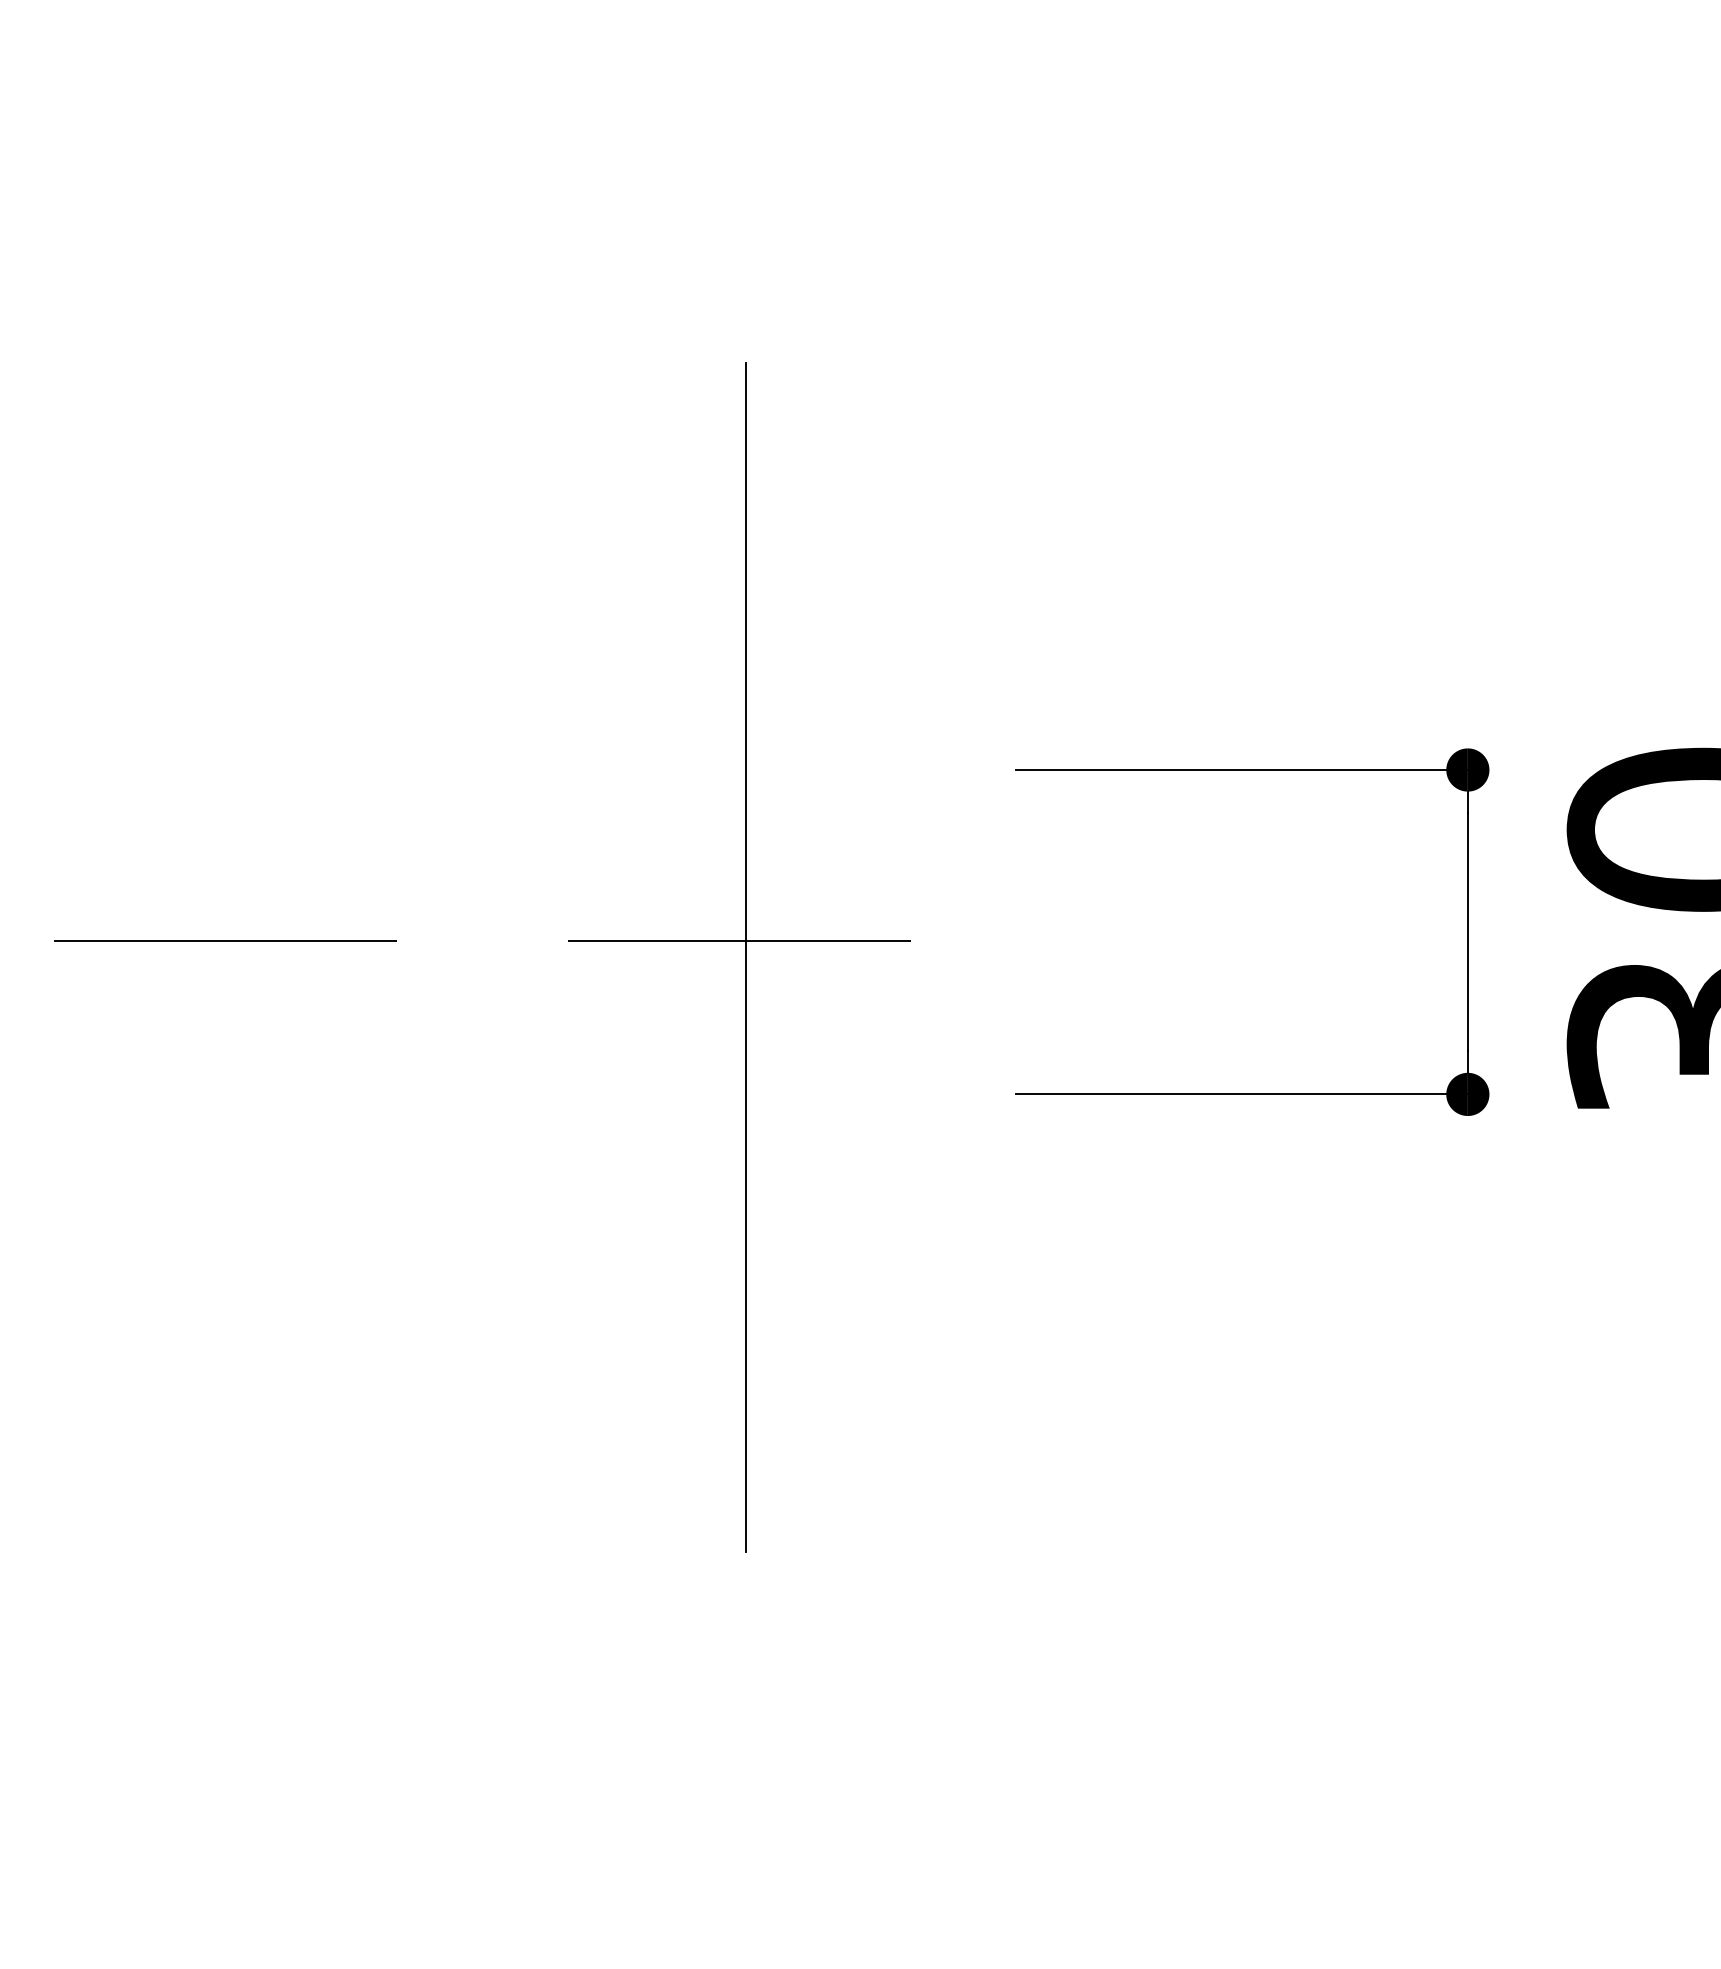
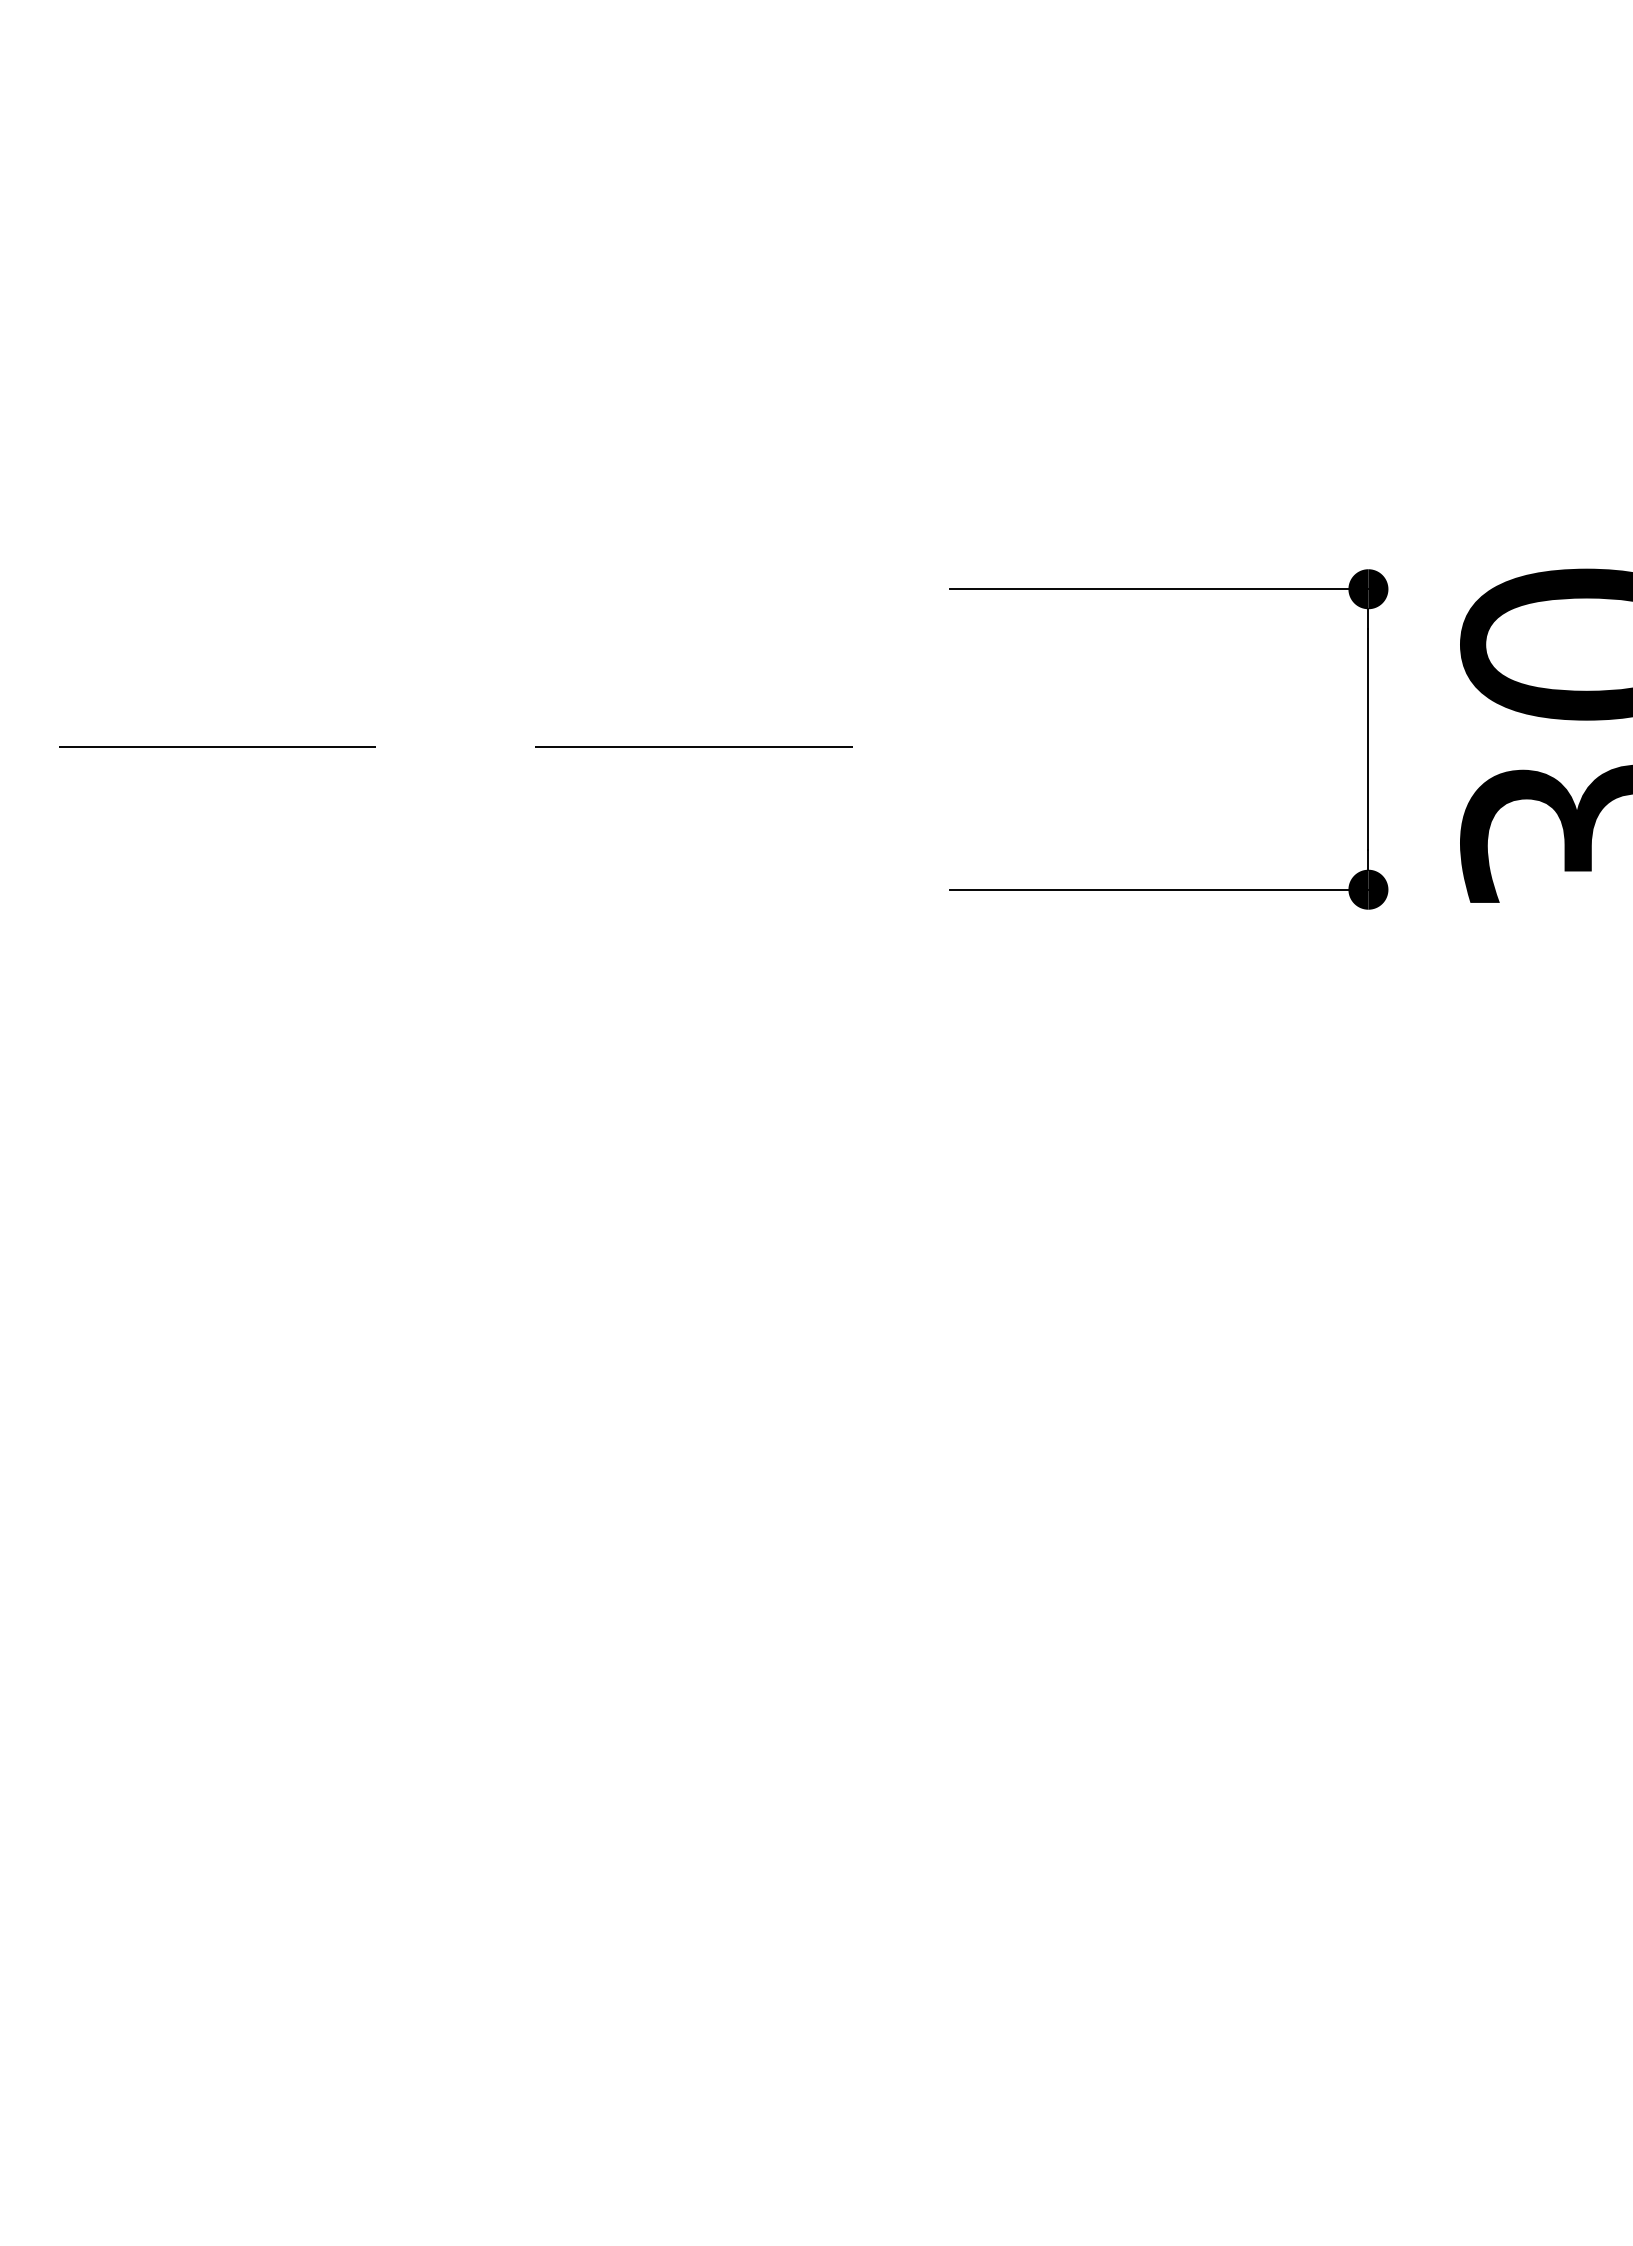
line: (745, 957) -> (699, 762), removed

